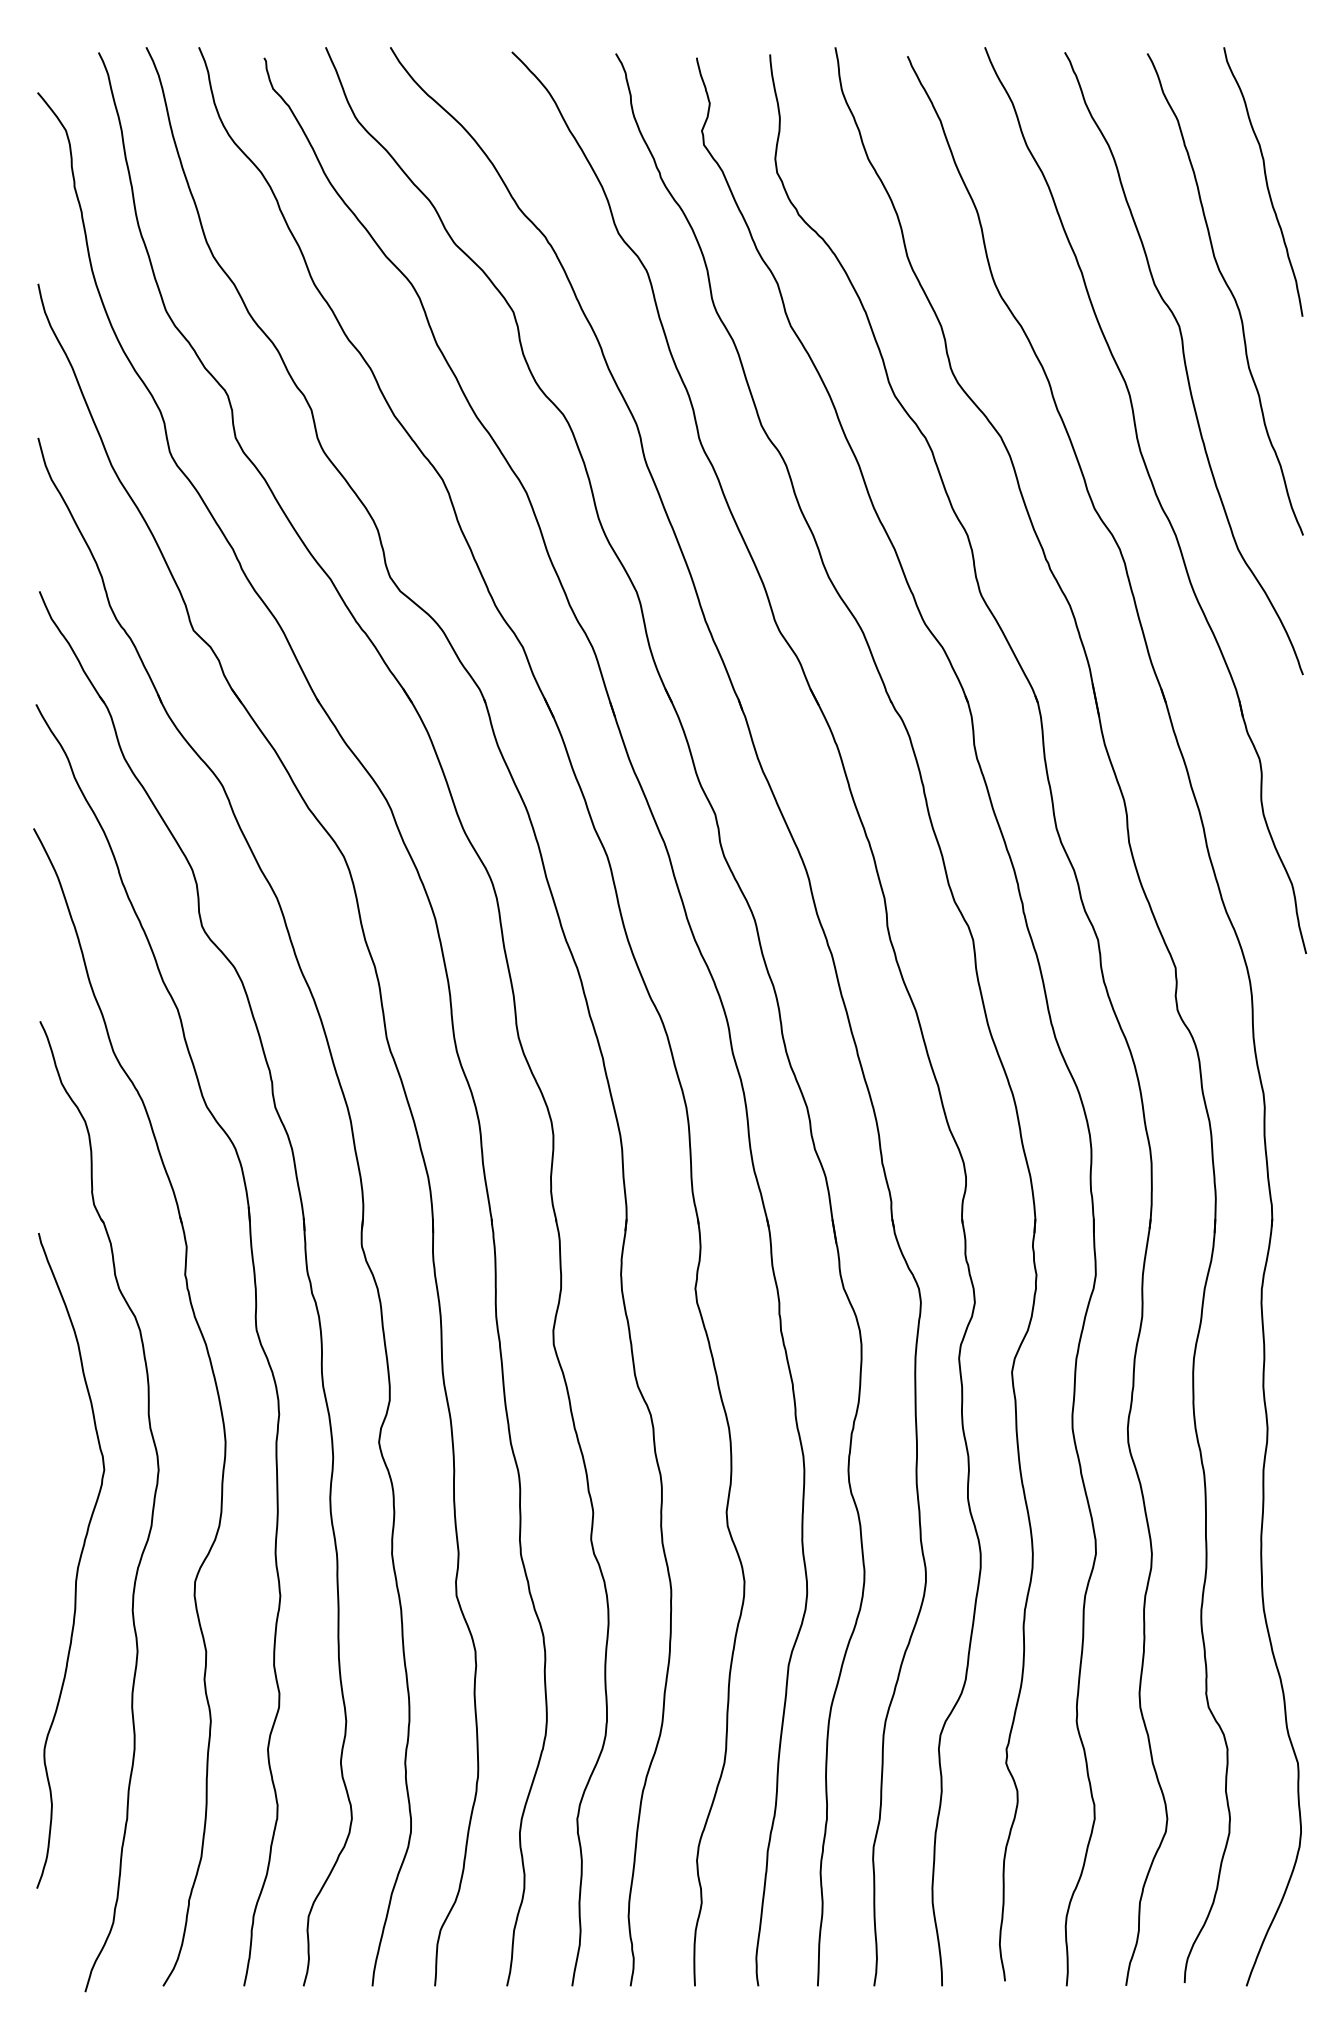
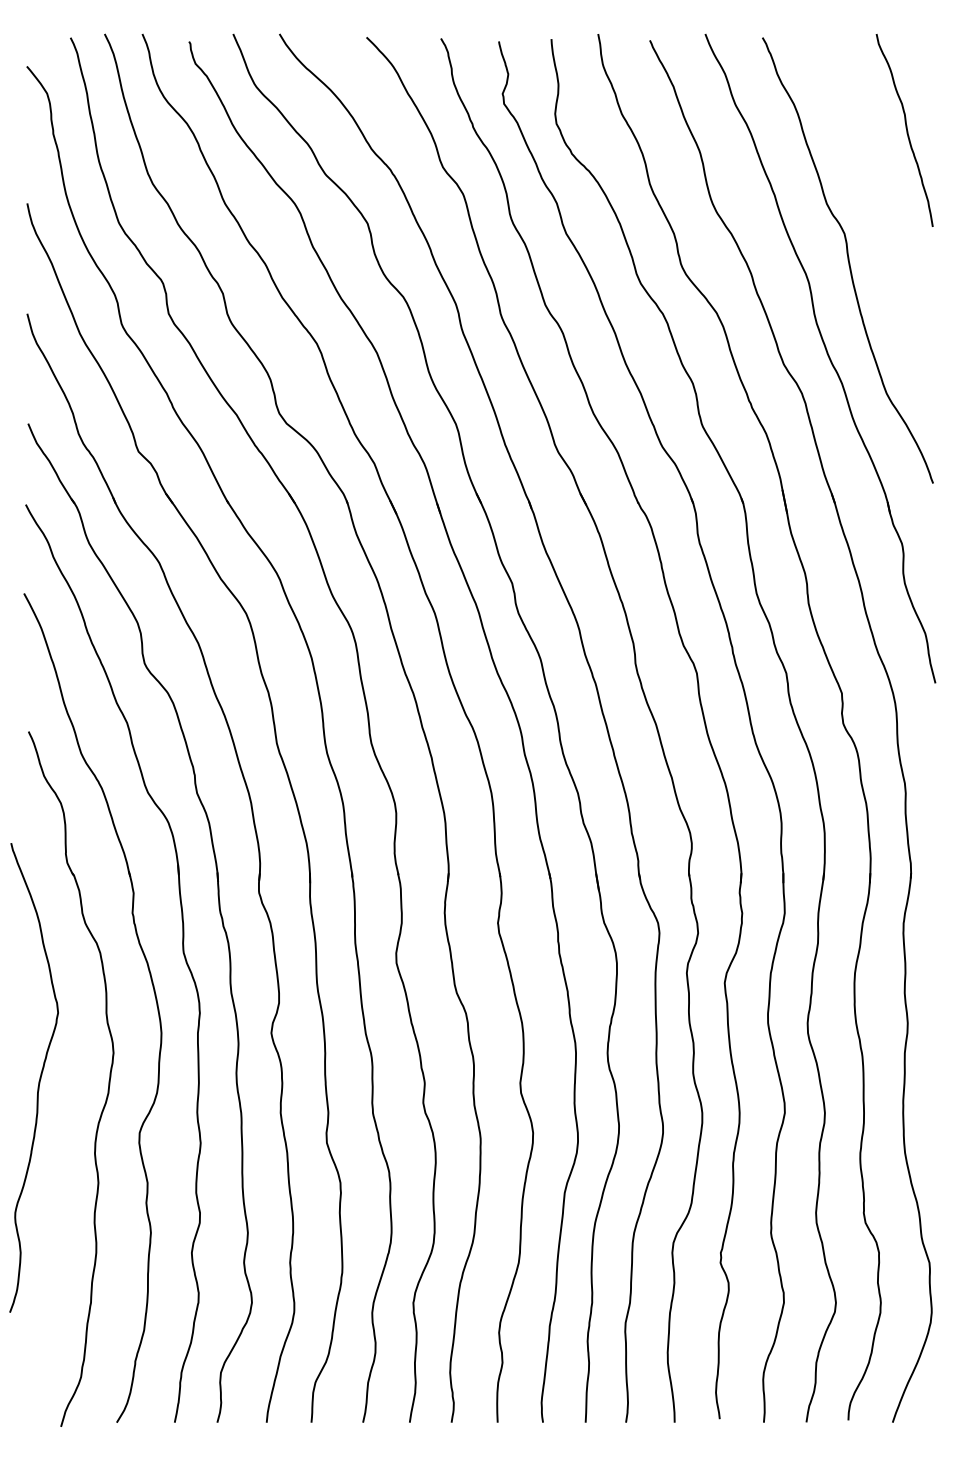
curve: (1229, 291) -> (880, 208), removed
curve: (78, 1560) -> (39, 1077), moved

